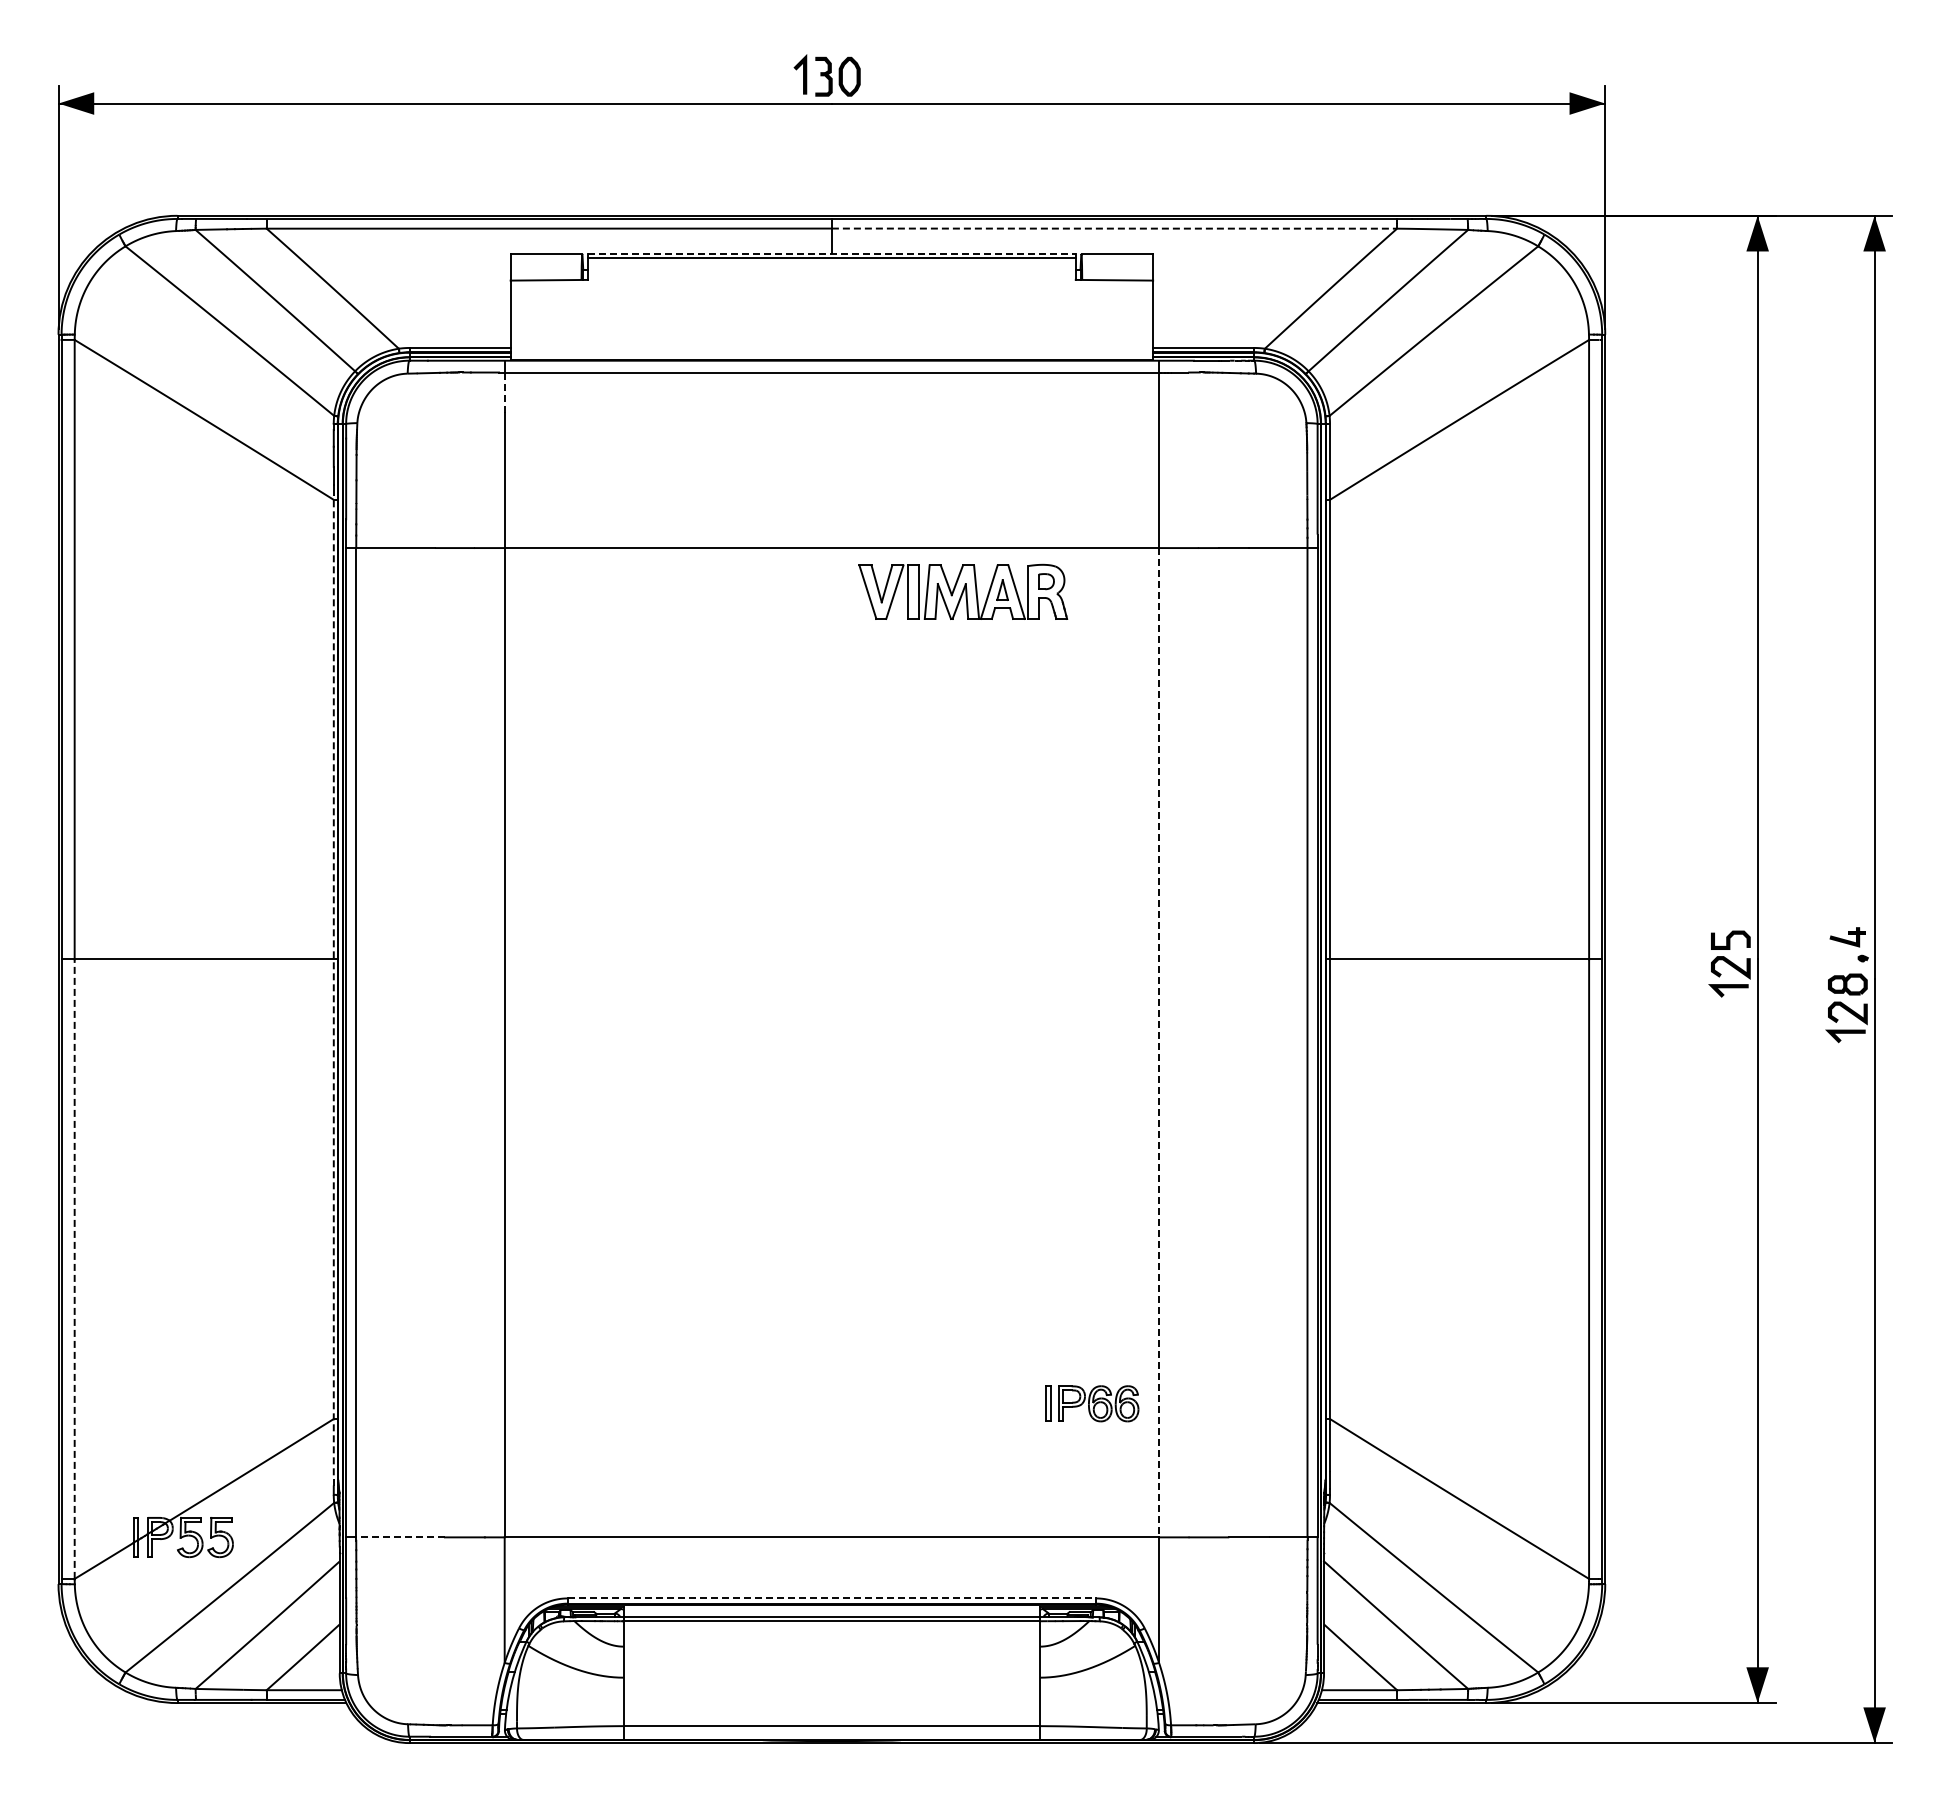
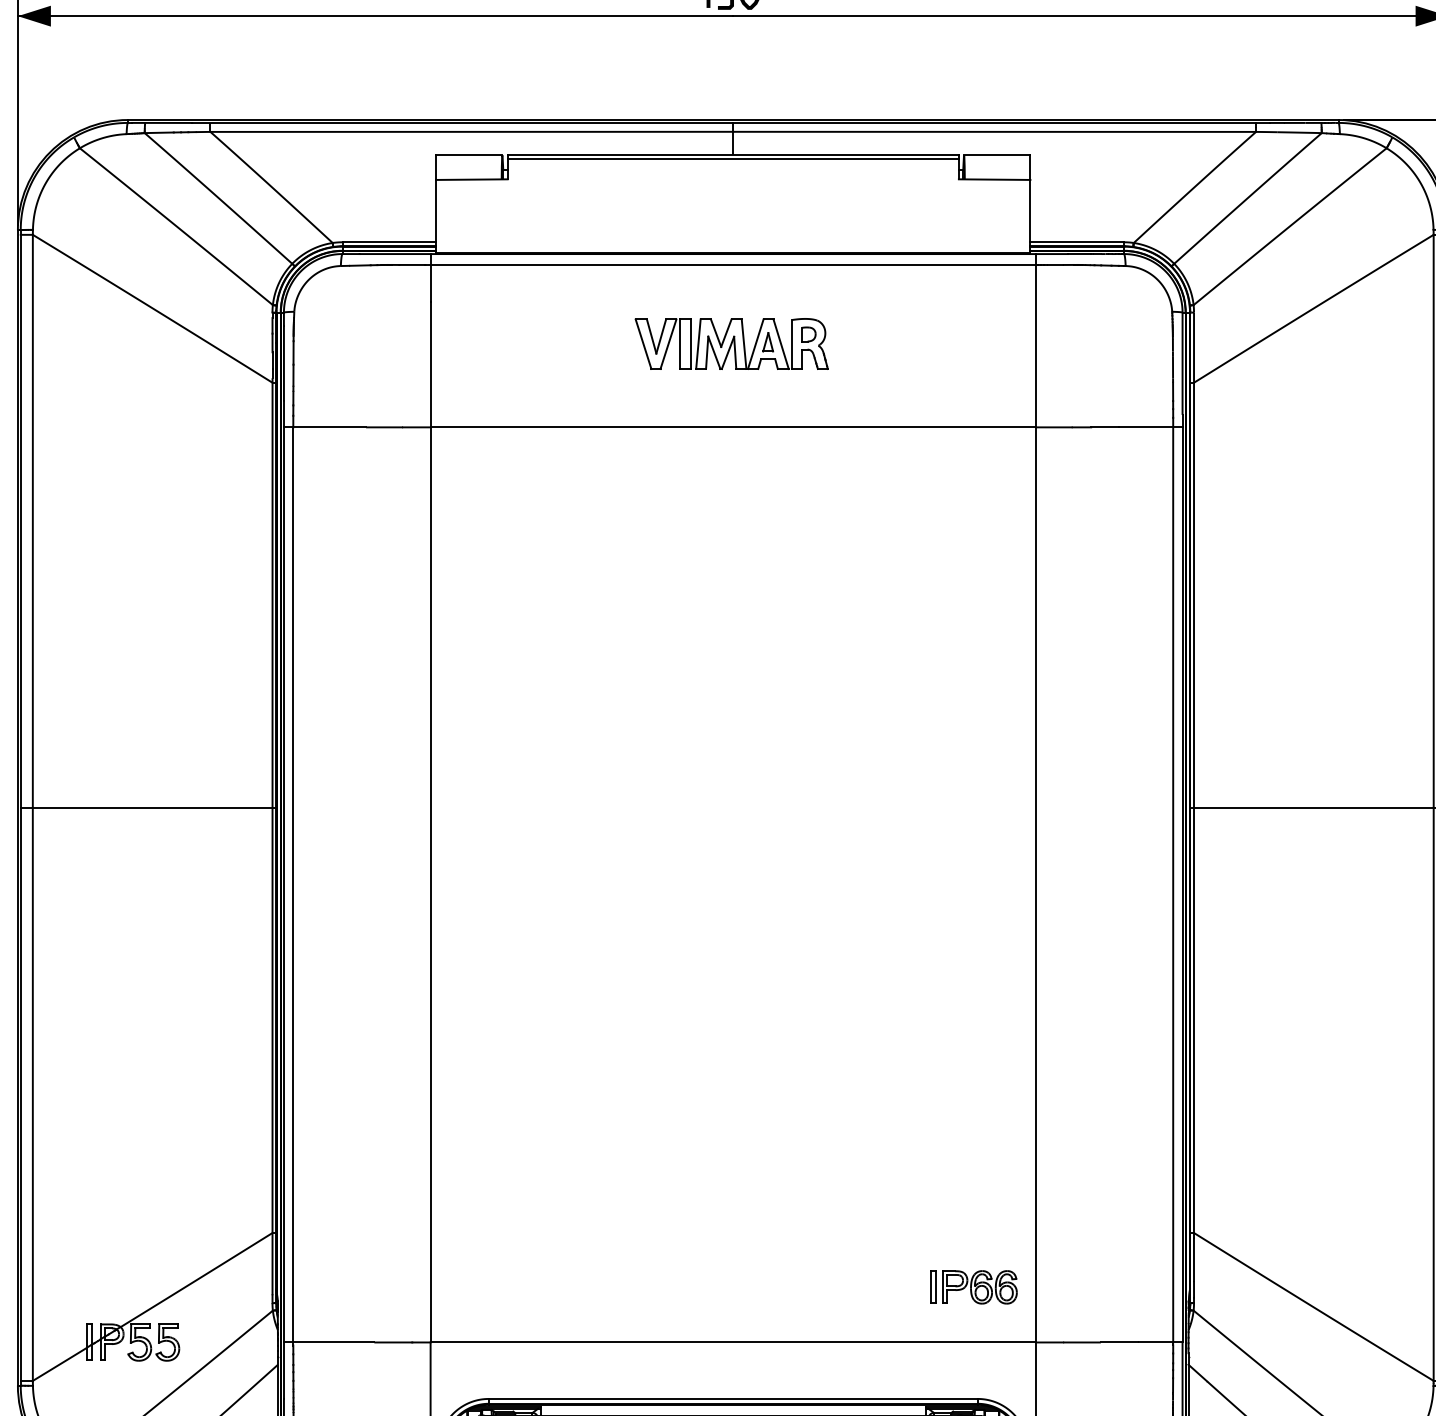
line: (1114, 228) -> (994, 131), dashed -> solid
line: (831, 253) -> (732, 154), dashed -> solid
line: (504, 392) -> (430, 283), dashed -> solid
part: (963, 591) -> (731, 343), moved
line: (333, 991) -> (272, 837), dashed -> solid
line: (1159, 1042) -> (1036, 884), dashed -> solid
line: (74, 1269) -> (32, 1094), dashed -> solid
part: (1092, 1403) -> (974, 1287), moved
line: (401, 1537) -> (335, 1342), dashed -> solid
line: (832, 1598) -> (733, 1399), dashed -> solid

